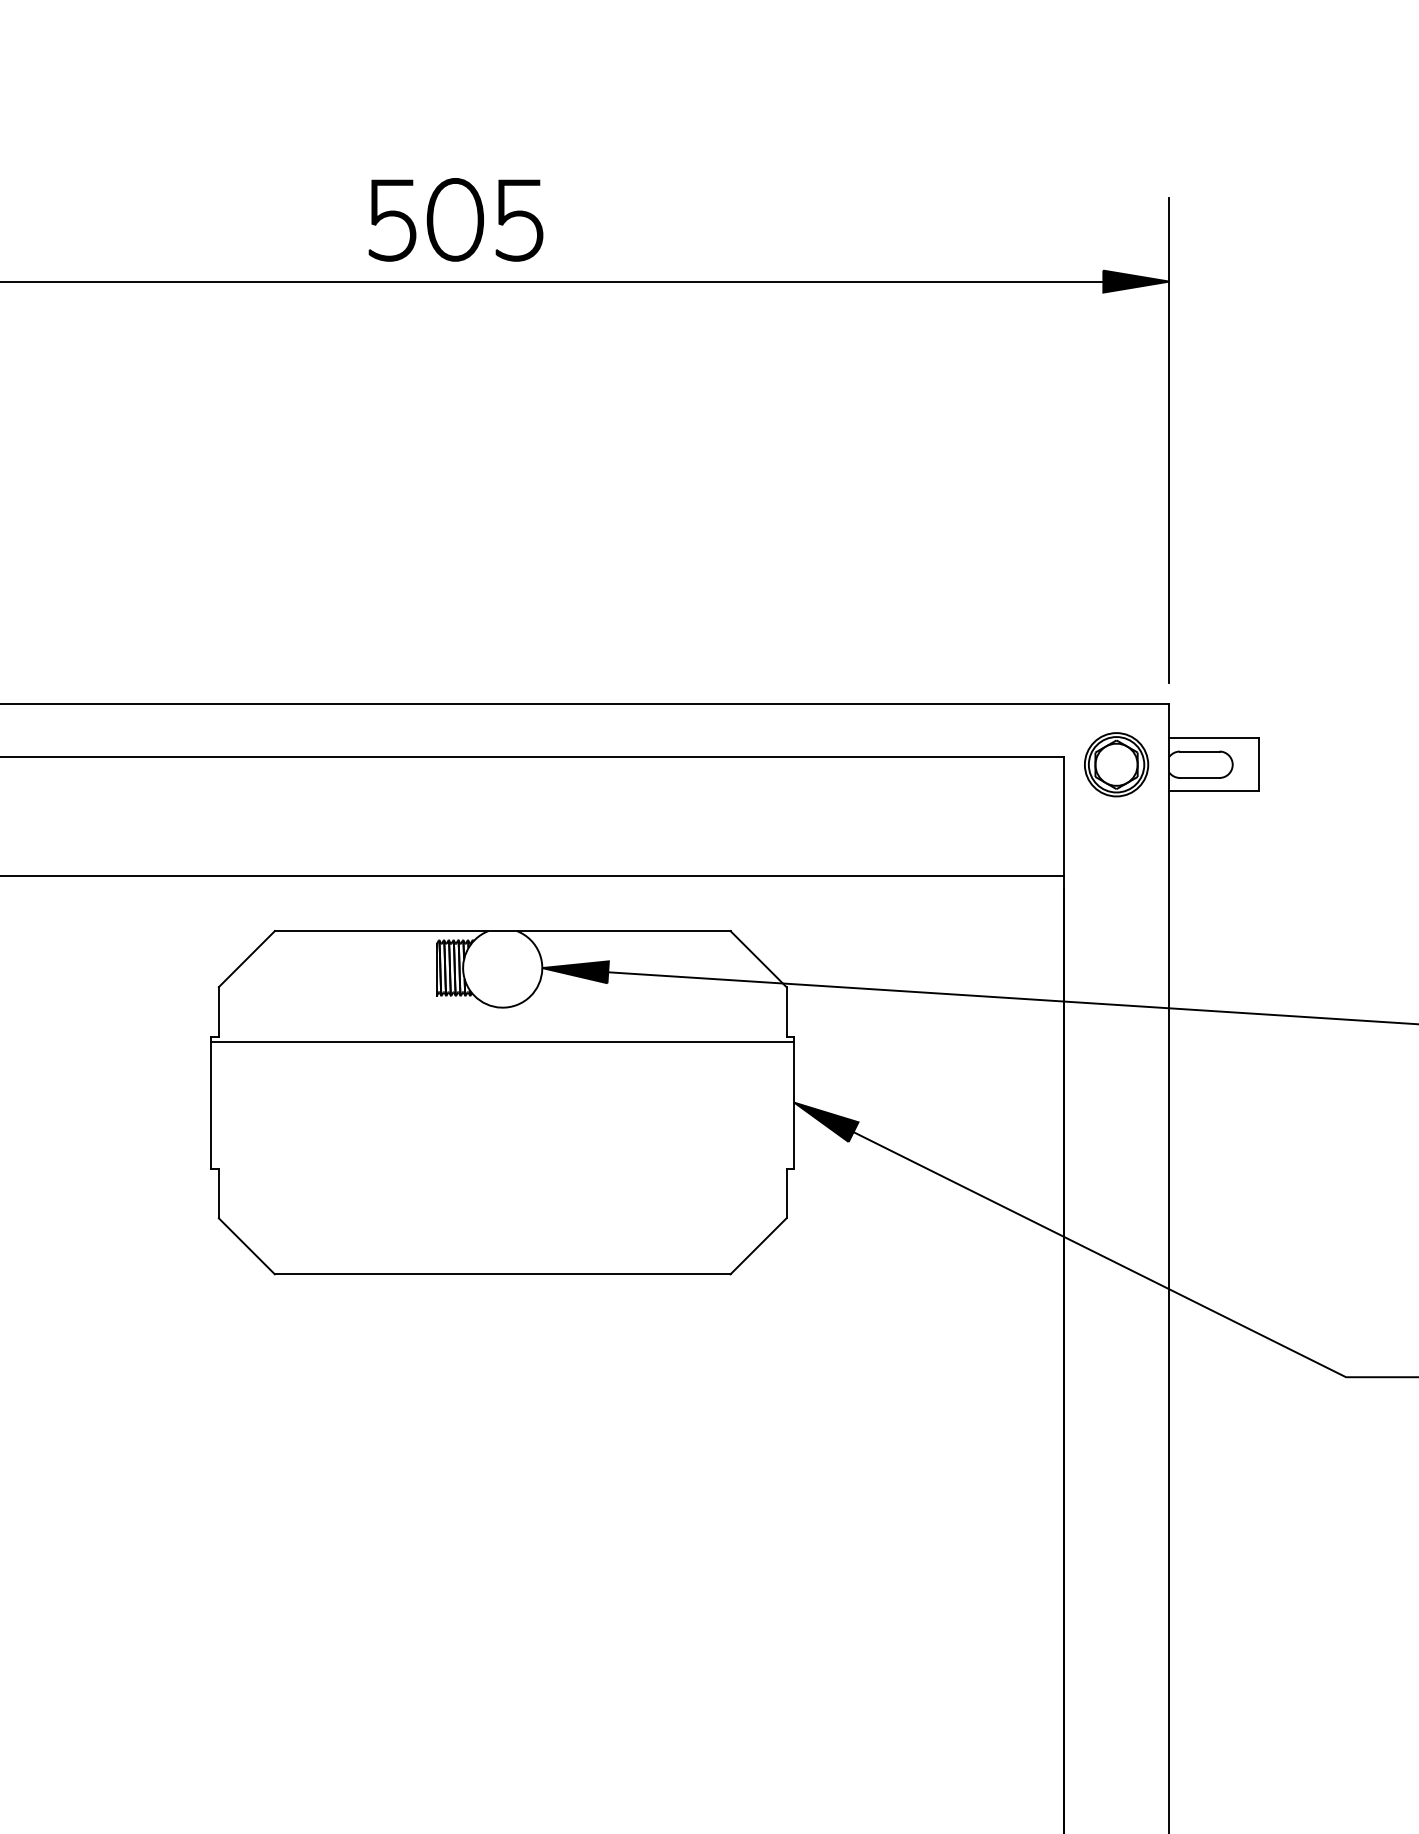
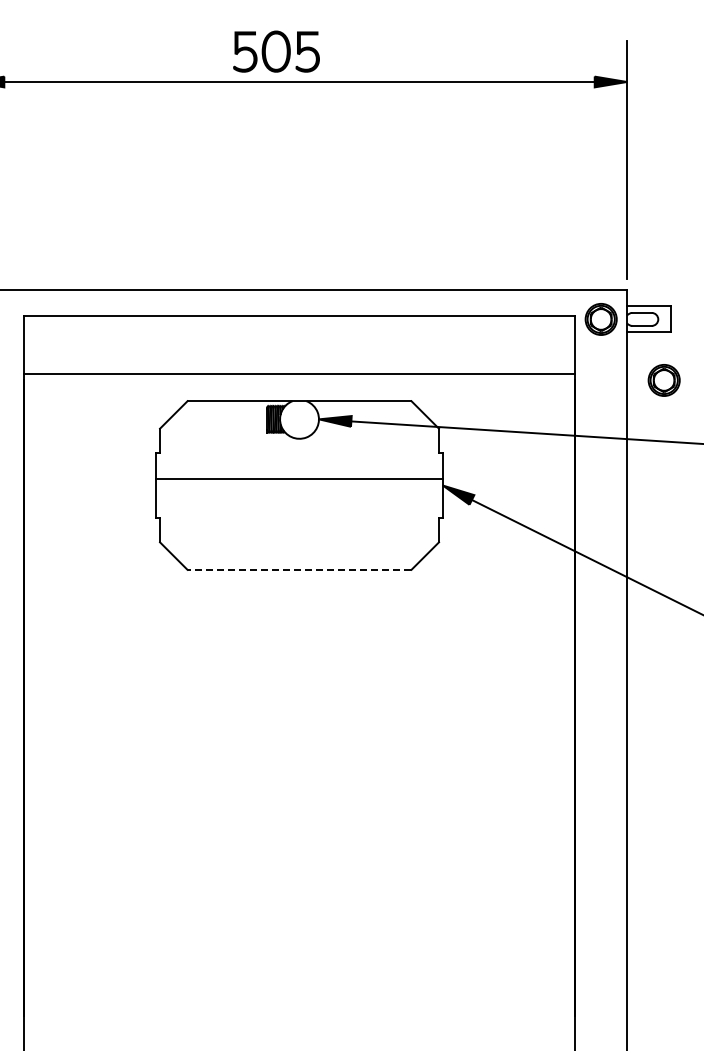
part: (1243, 889) -> (663, 380), added
line: (502, 1041) -> (299, 478), moved
line: (502, 1273) -> (299, 569), solid -> dashed

